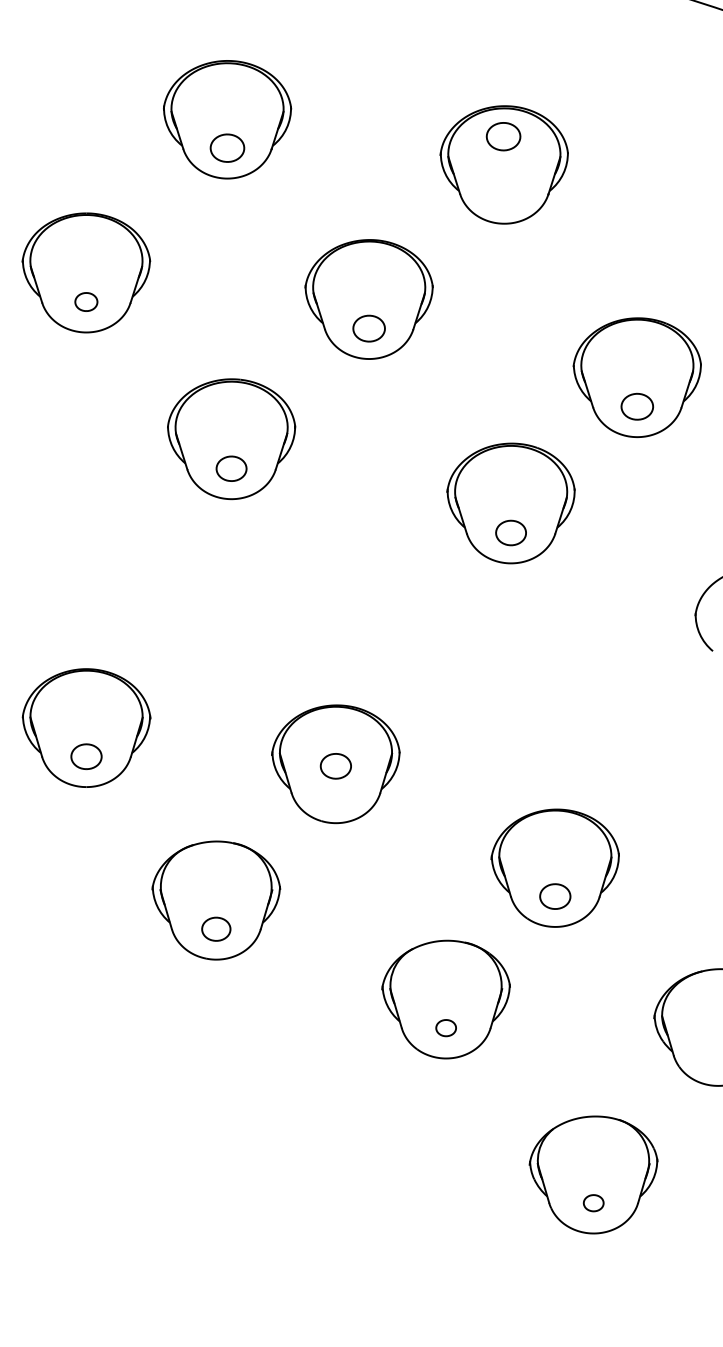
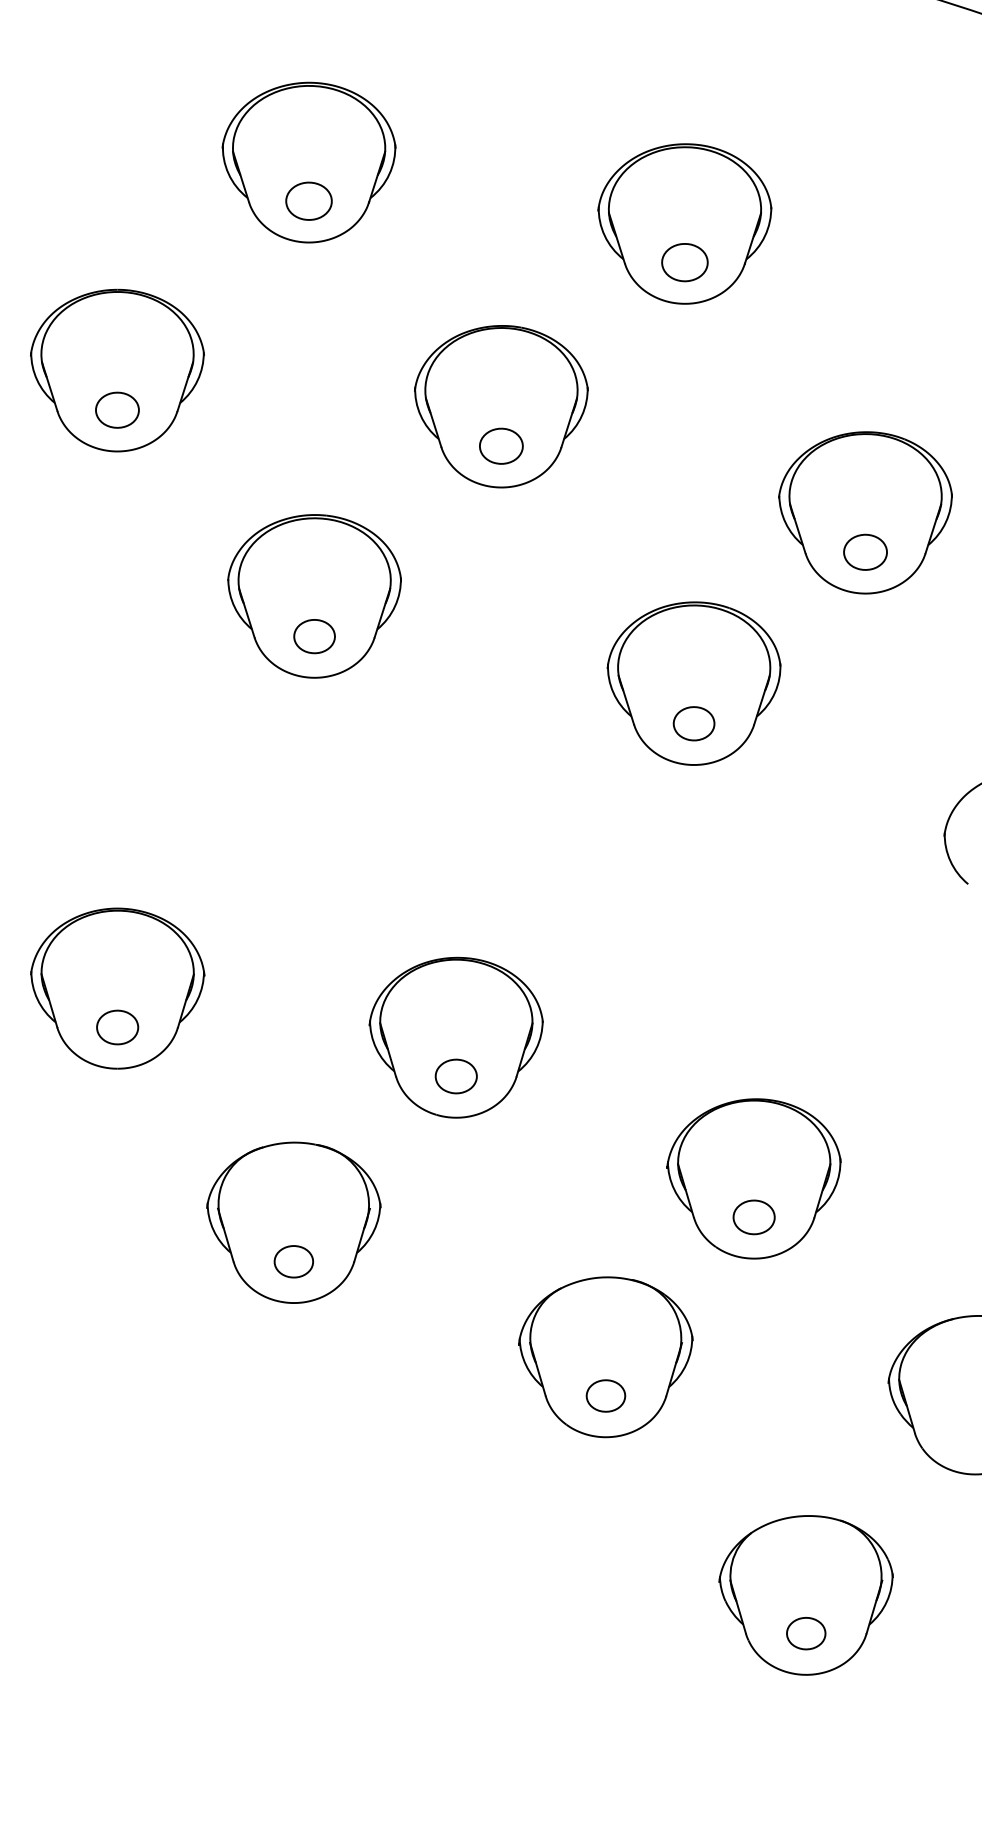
part: (503, 136) -> (684, 262), moved
part: (86, 301) -> (117, 409), size x1.43
part: (335, 766) -> (455, 1076), moved
part: (445, 1027) -> (605, 1395), size x1.43
part: (593, 1203) -> (806, 1633), size x1.43

